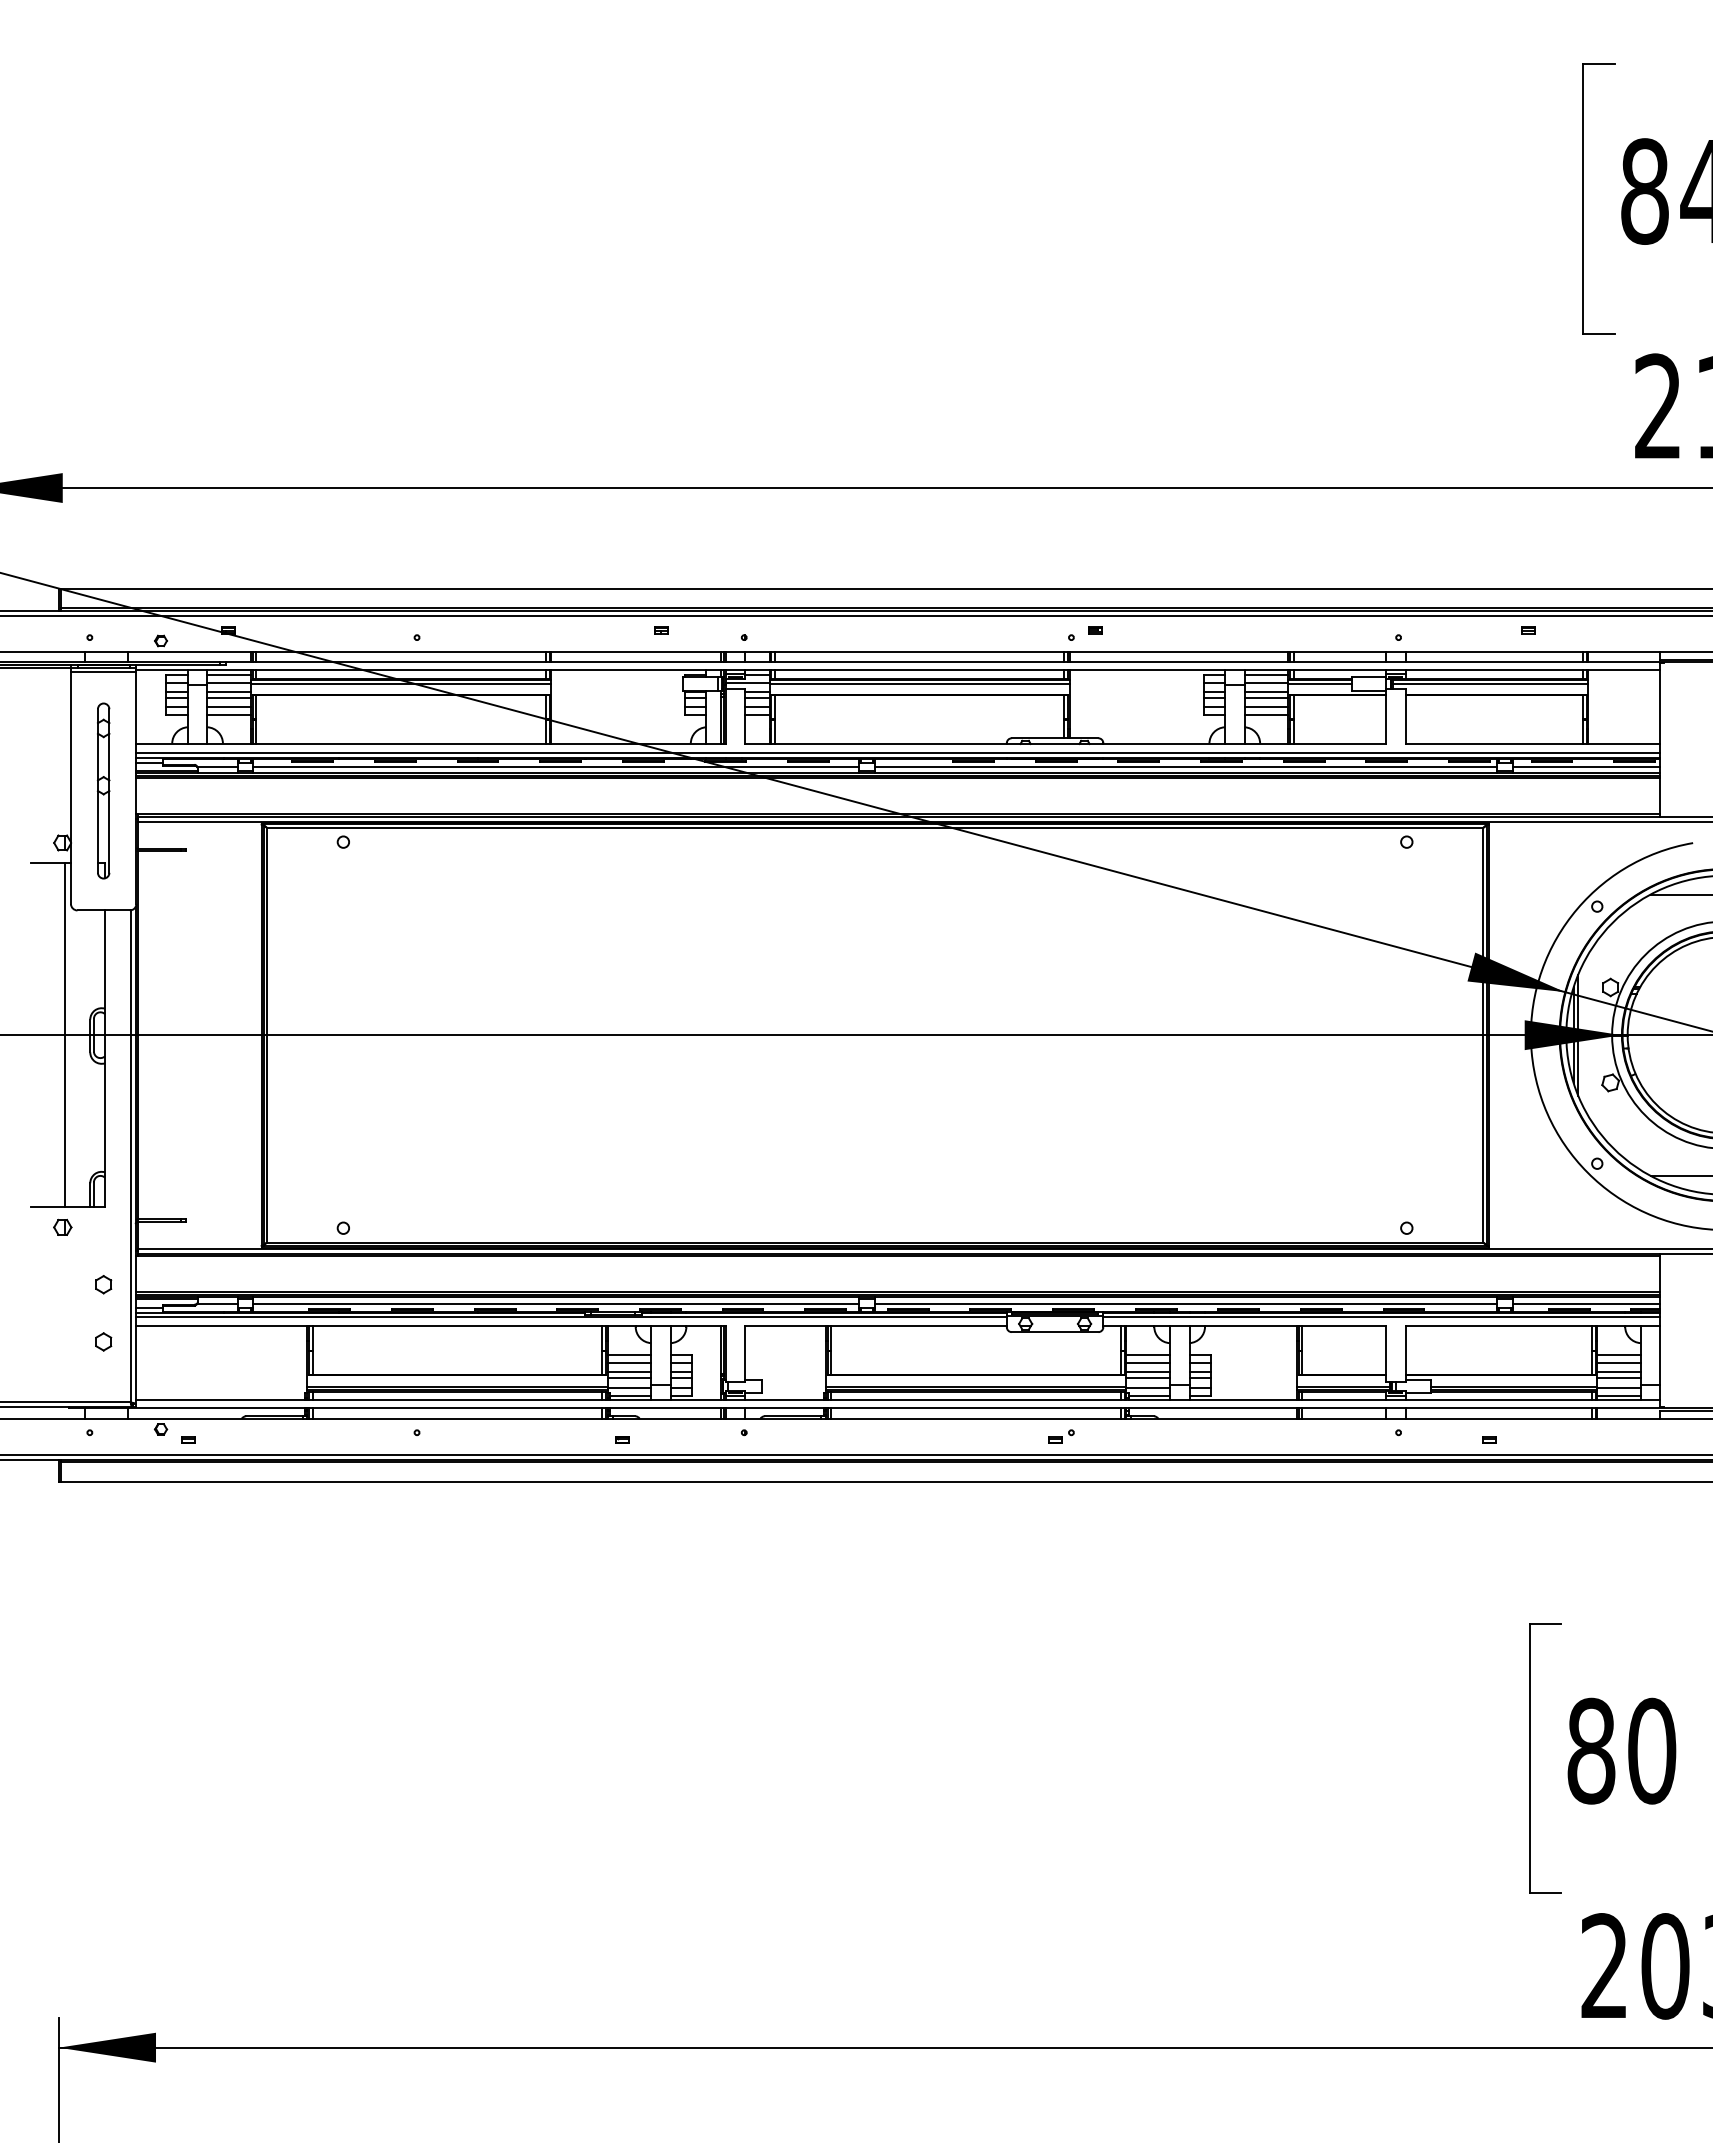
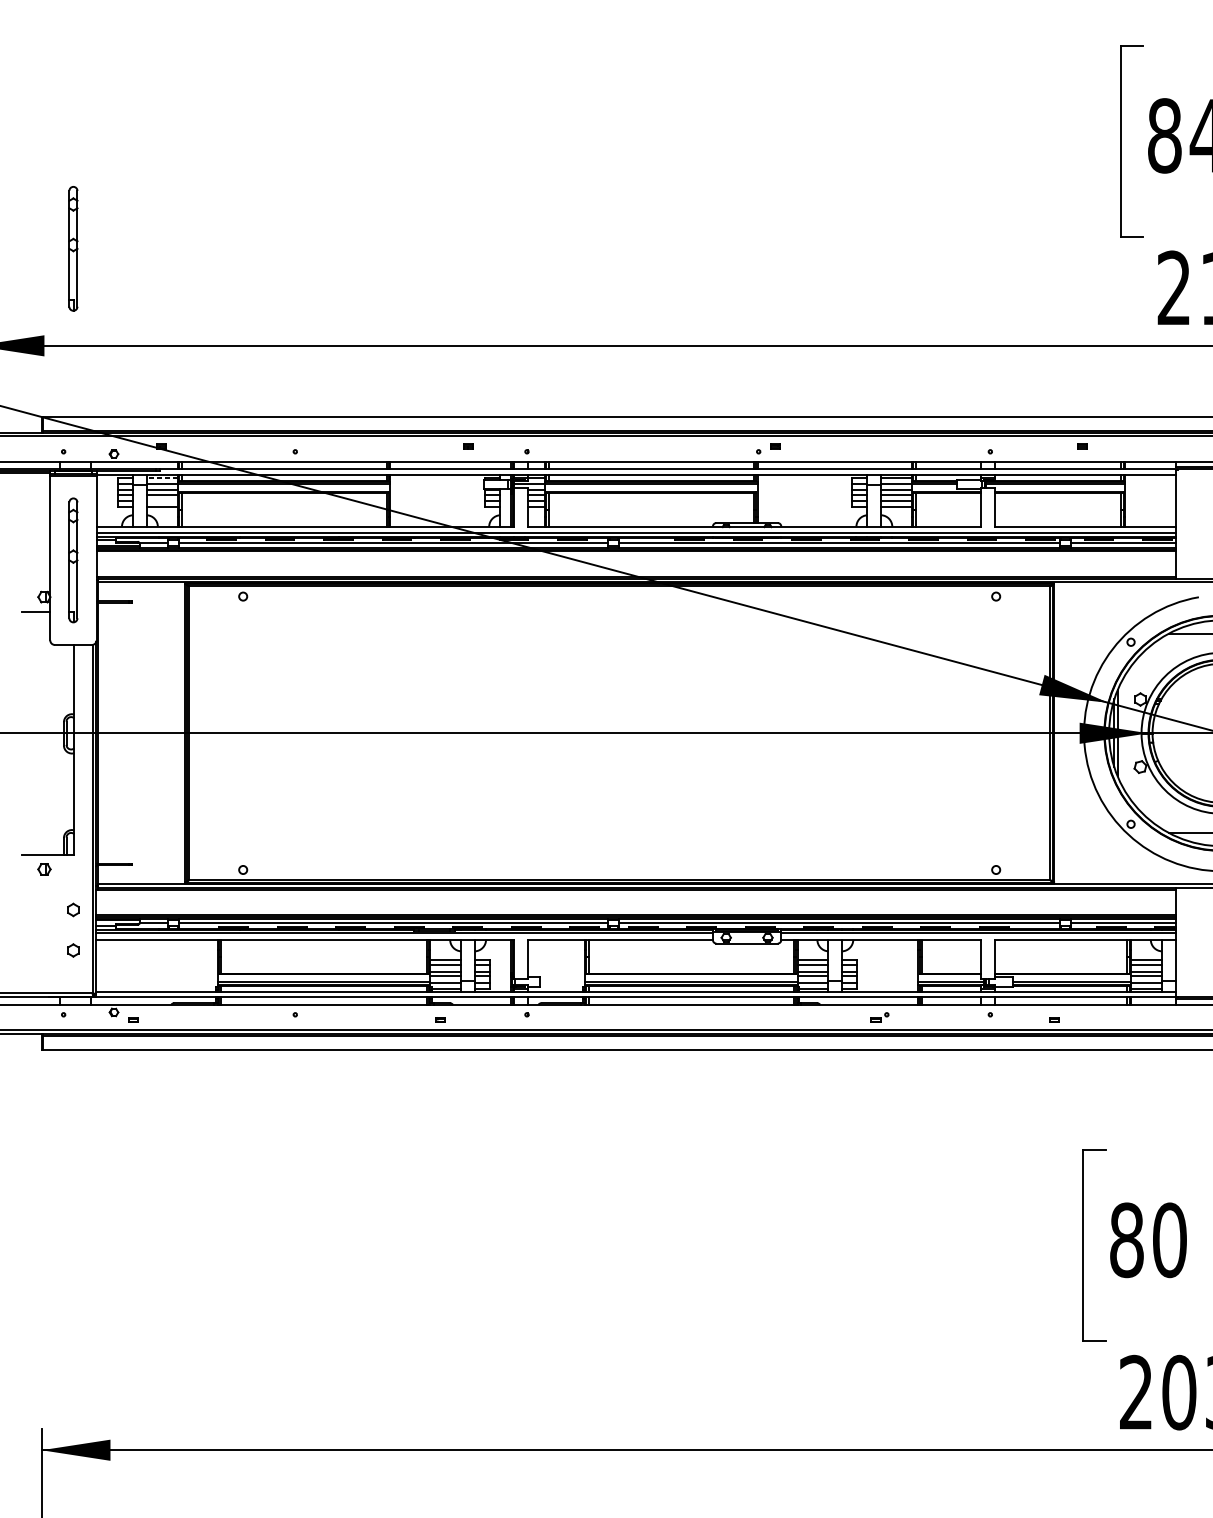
part: (103, 350) -> (73, 248), added
line: (229, 674) -> (162, 477), solid -> dashed
line: (229, 707) -> (162, 501), removed
line: (64, 1034) -> (45, 732), removed
part: (1061, 1436) -> (879, 1017), moved

